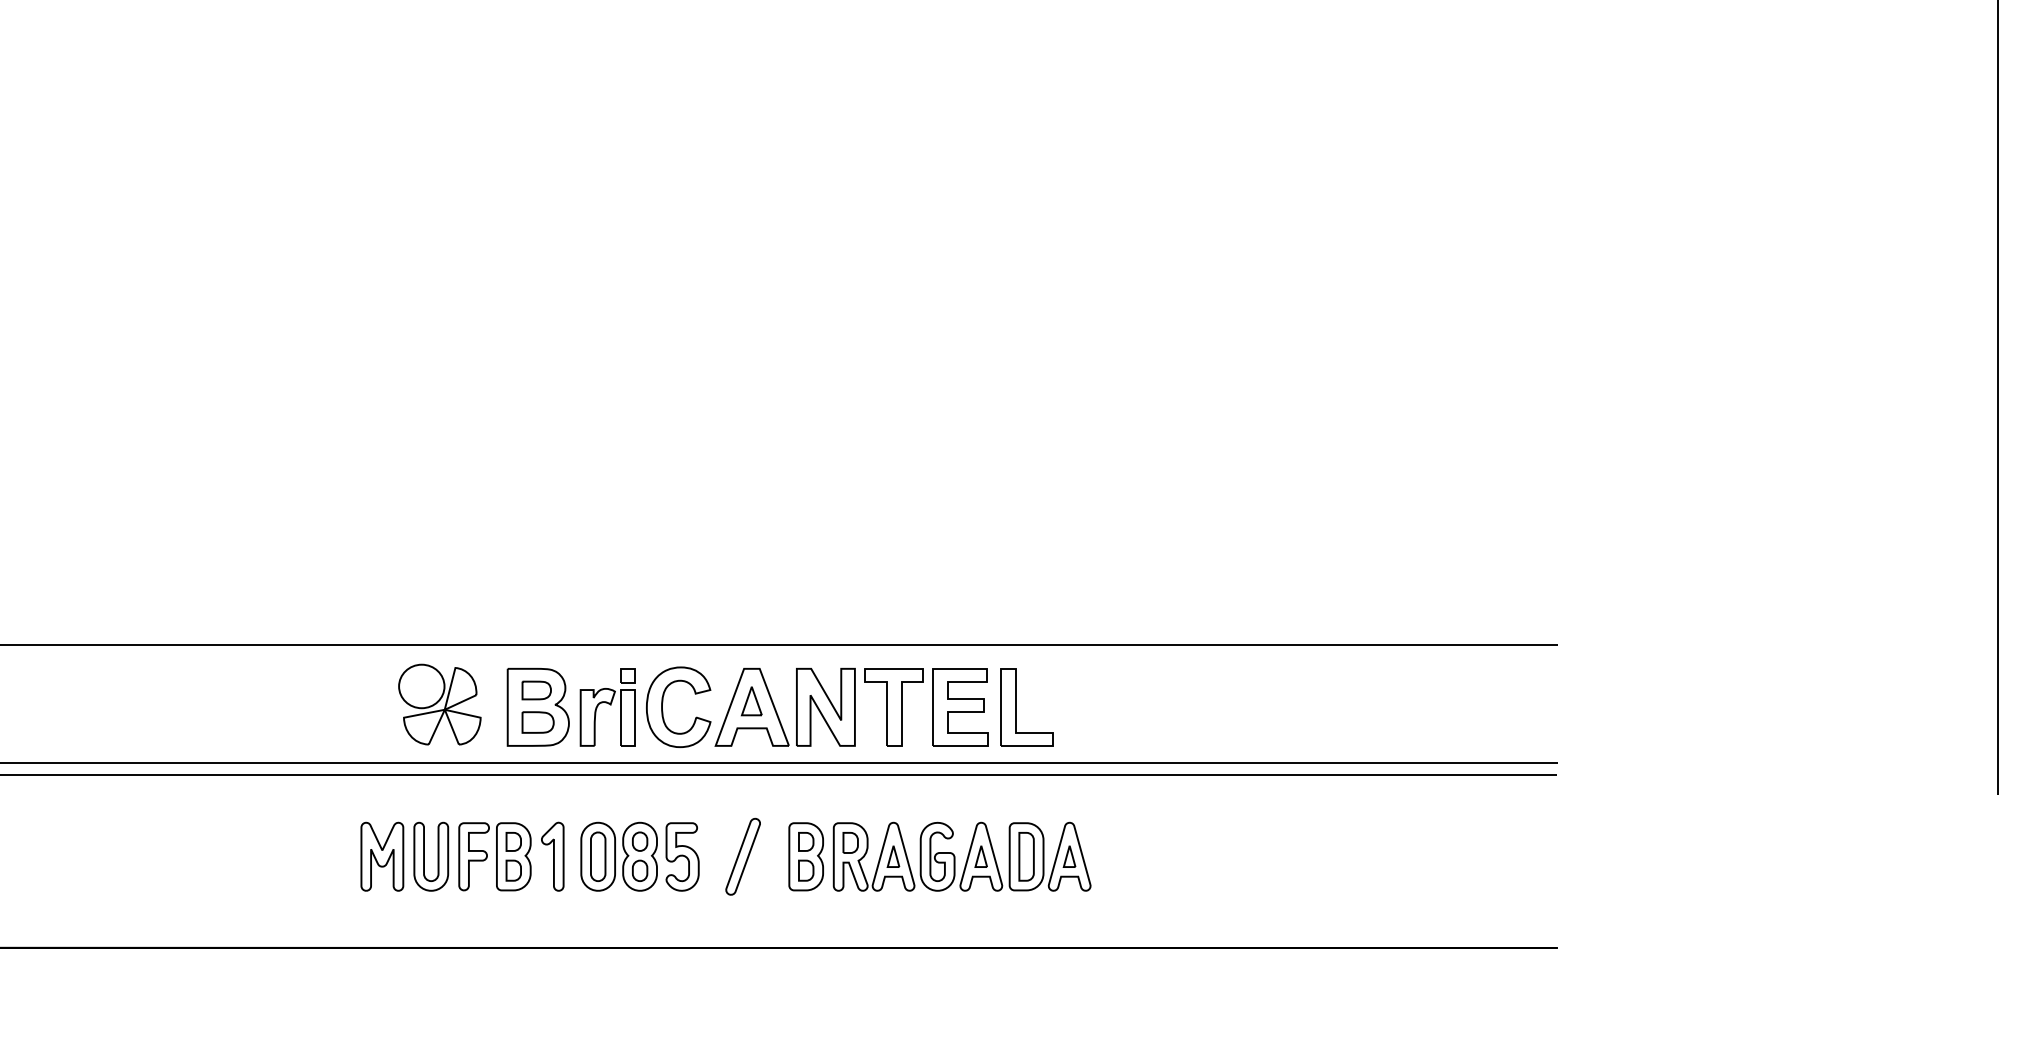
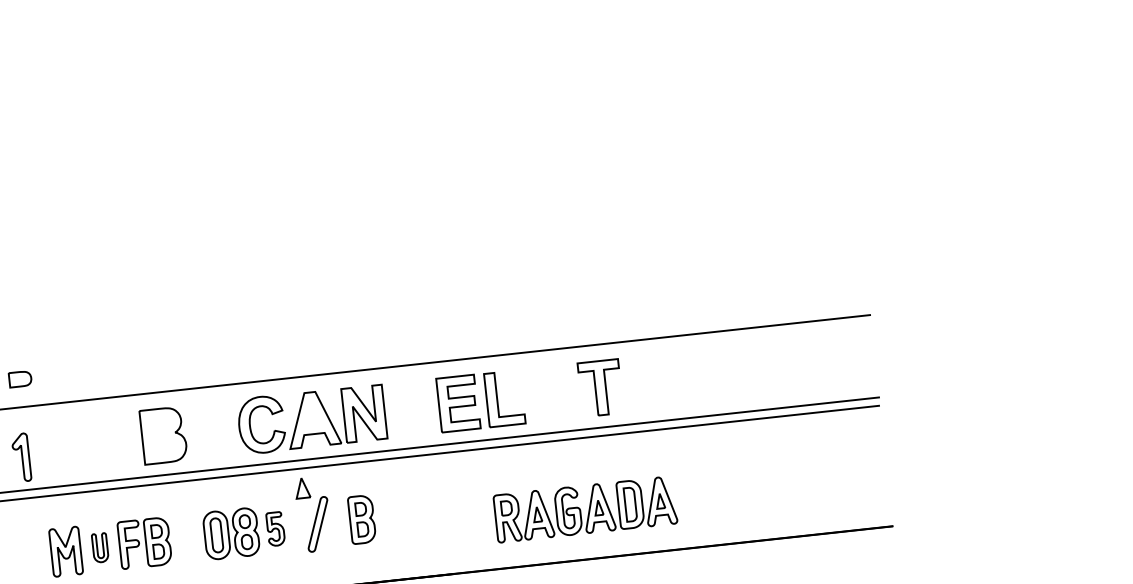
part: (536, 690) -> (161, 423), removed
part: (751, 701) -> (302, 488), moved
part: (439, 704) -> (94, 441), removed
part: (607, 707) -> (211, 430), removed
part: (893, 707) -> (600, 388), moved
part: (537, 722) -> (19, 379), moved
part: (431, 856) -> (100, 547), size x0.6
part: (552, 856) -> (21, 457), moved
part: (682, 856) -> (275, 528), size x0.7
part: (961, 856) -> (584, 509), moved

